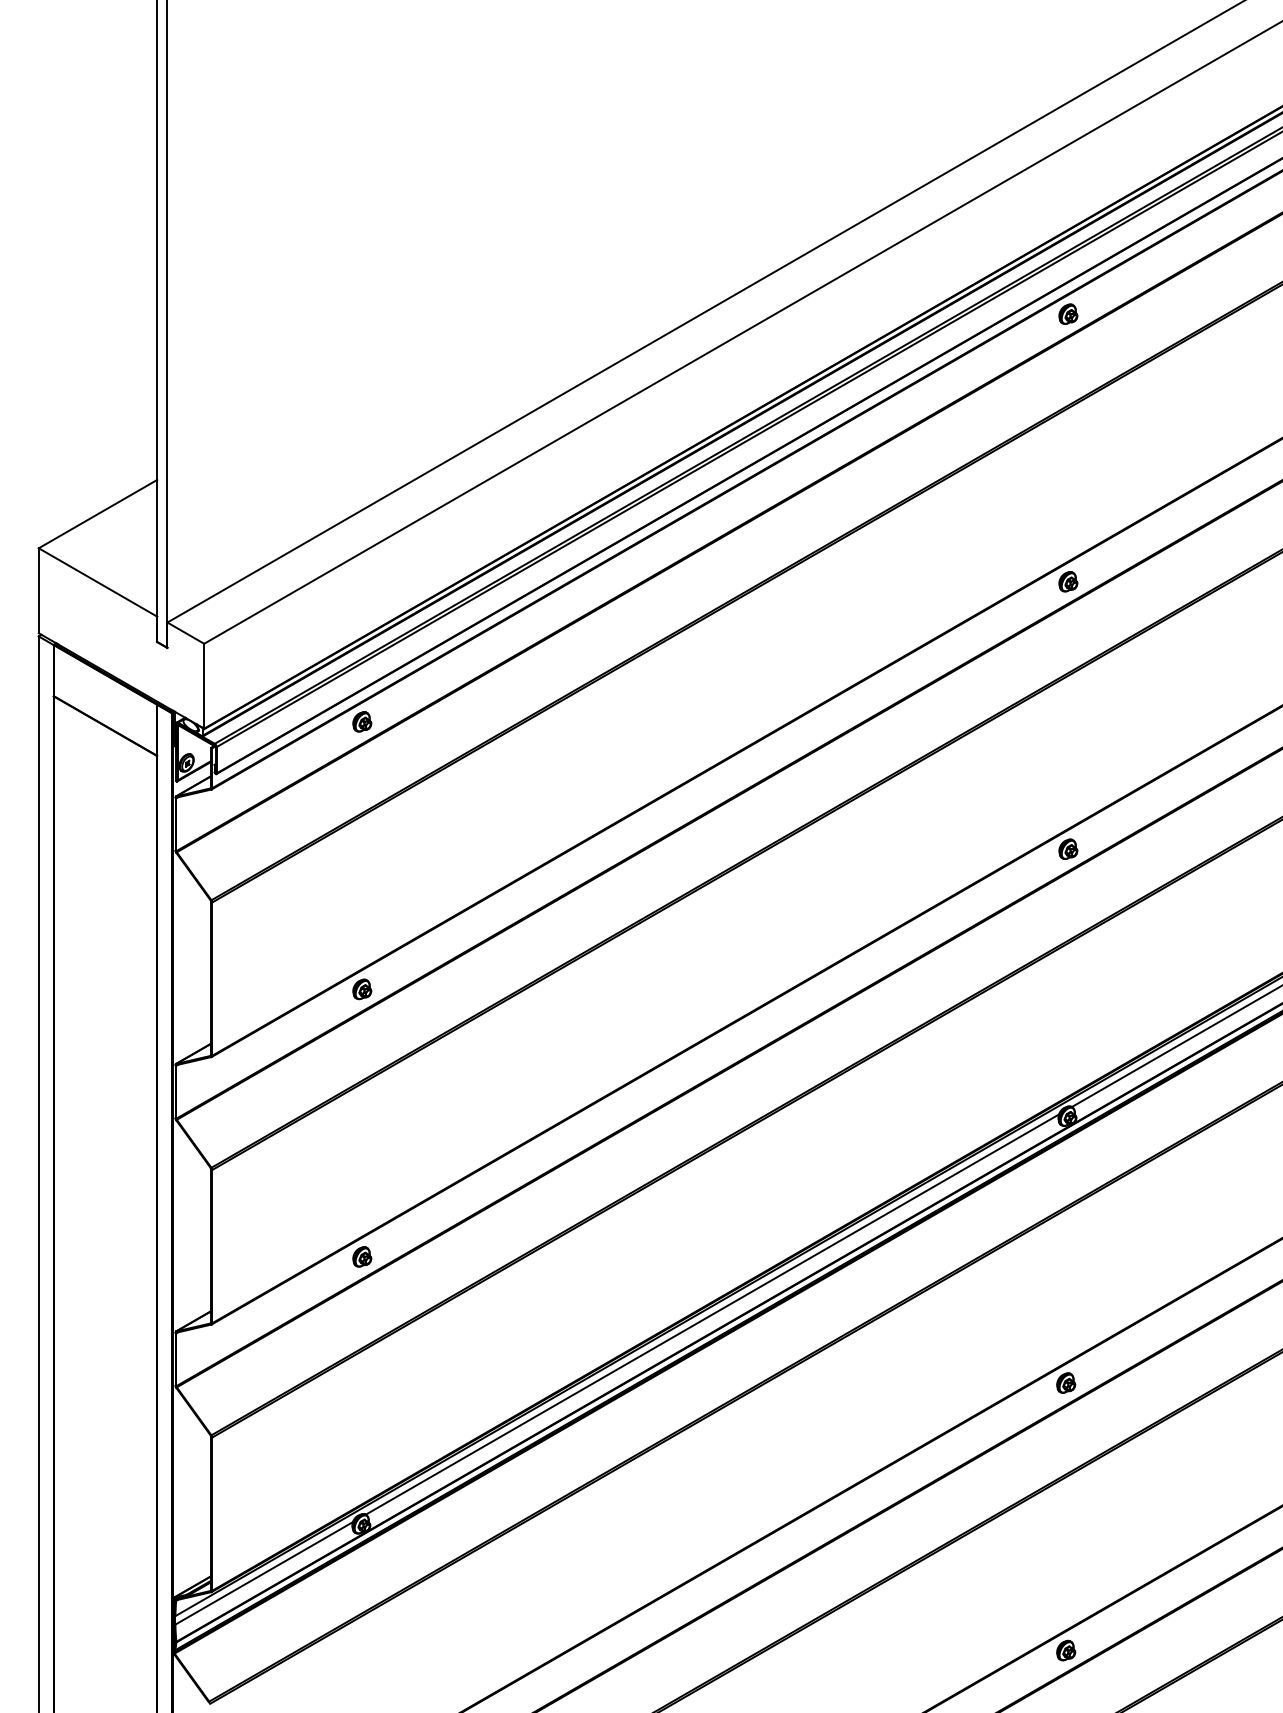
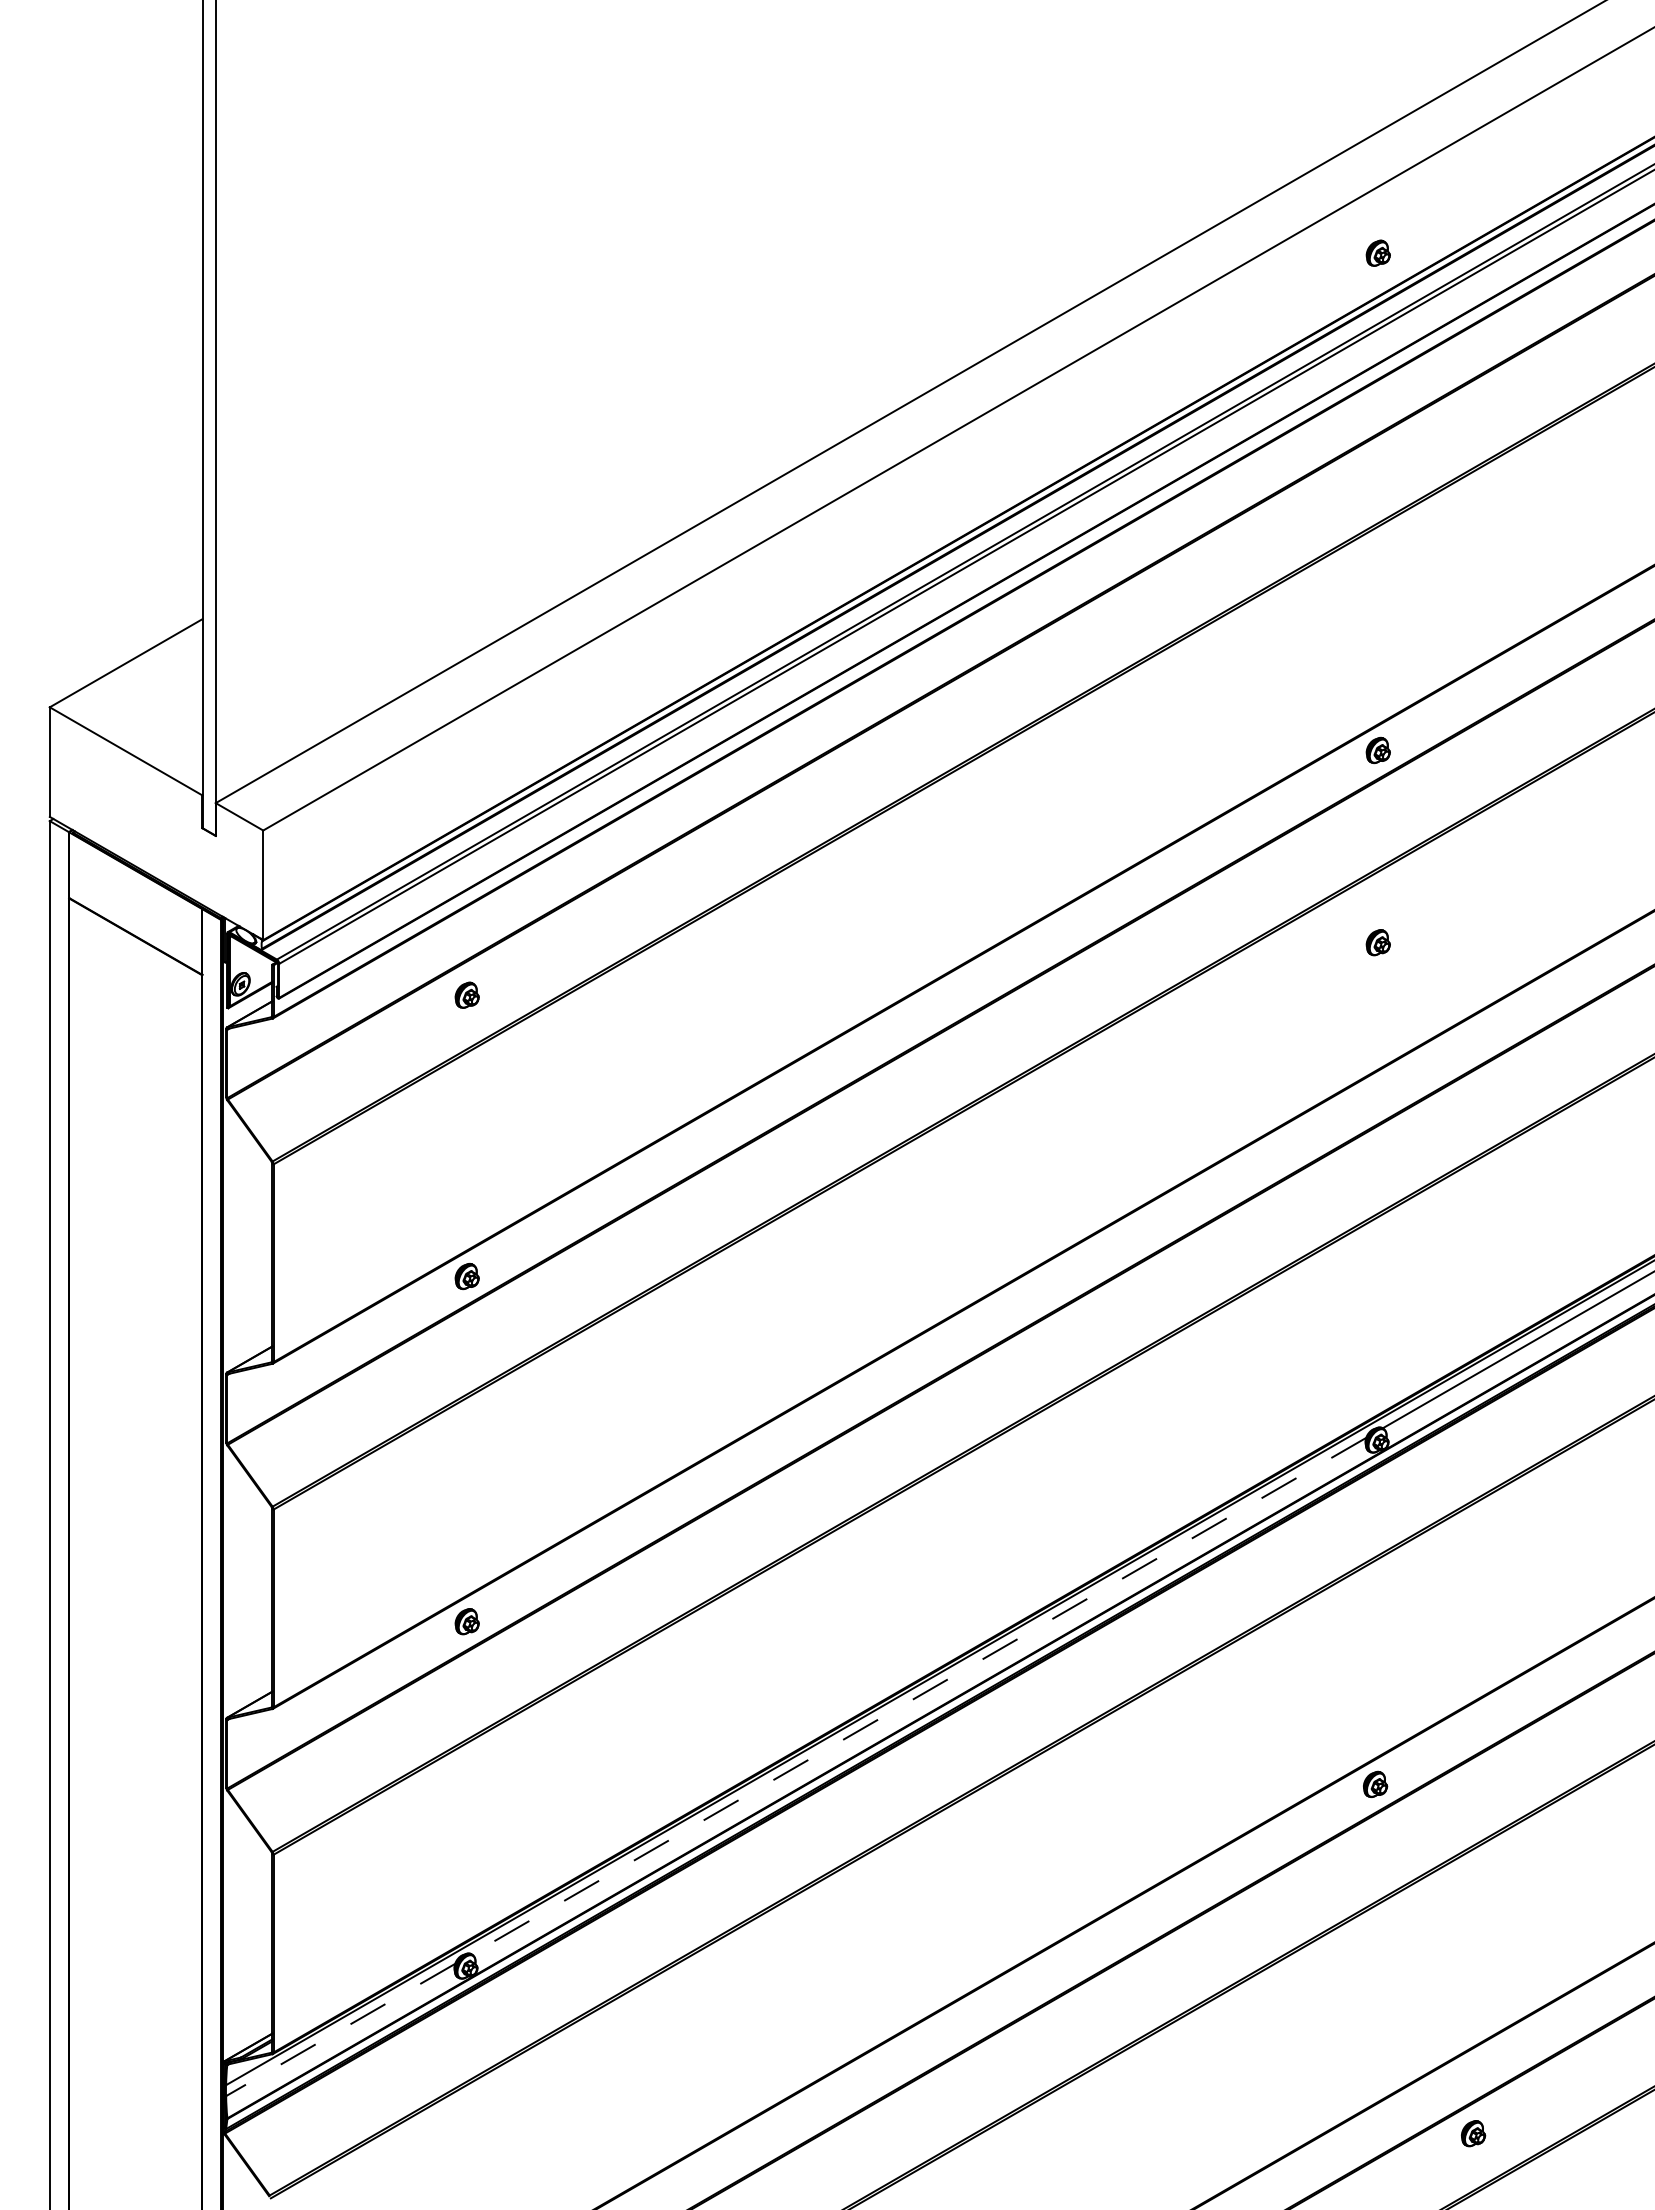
part: (1067, 313) -> (1377, 252), moved
part: (361, 721) -> (466, 994), moved
part: (1067, 849) -> (1377, 942), moved
line: (712, 1314) -> (918, 1696), solid -> dashed
line: (264, 1573) -> (340, 2030), solid -> dashed
part: (1066, 1650) -> (1473, 2133), moved

